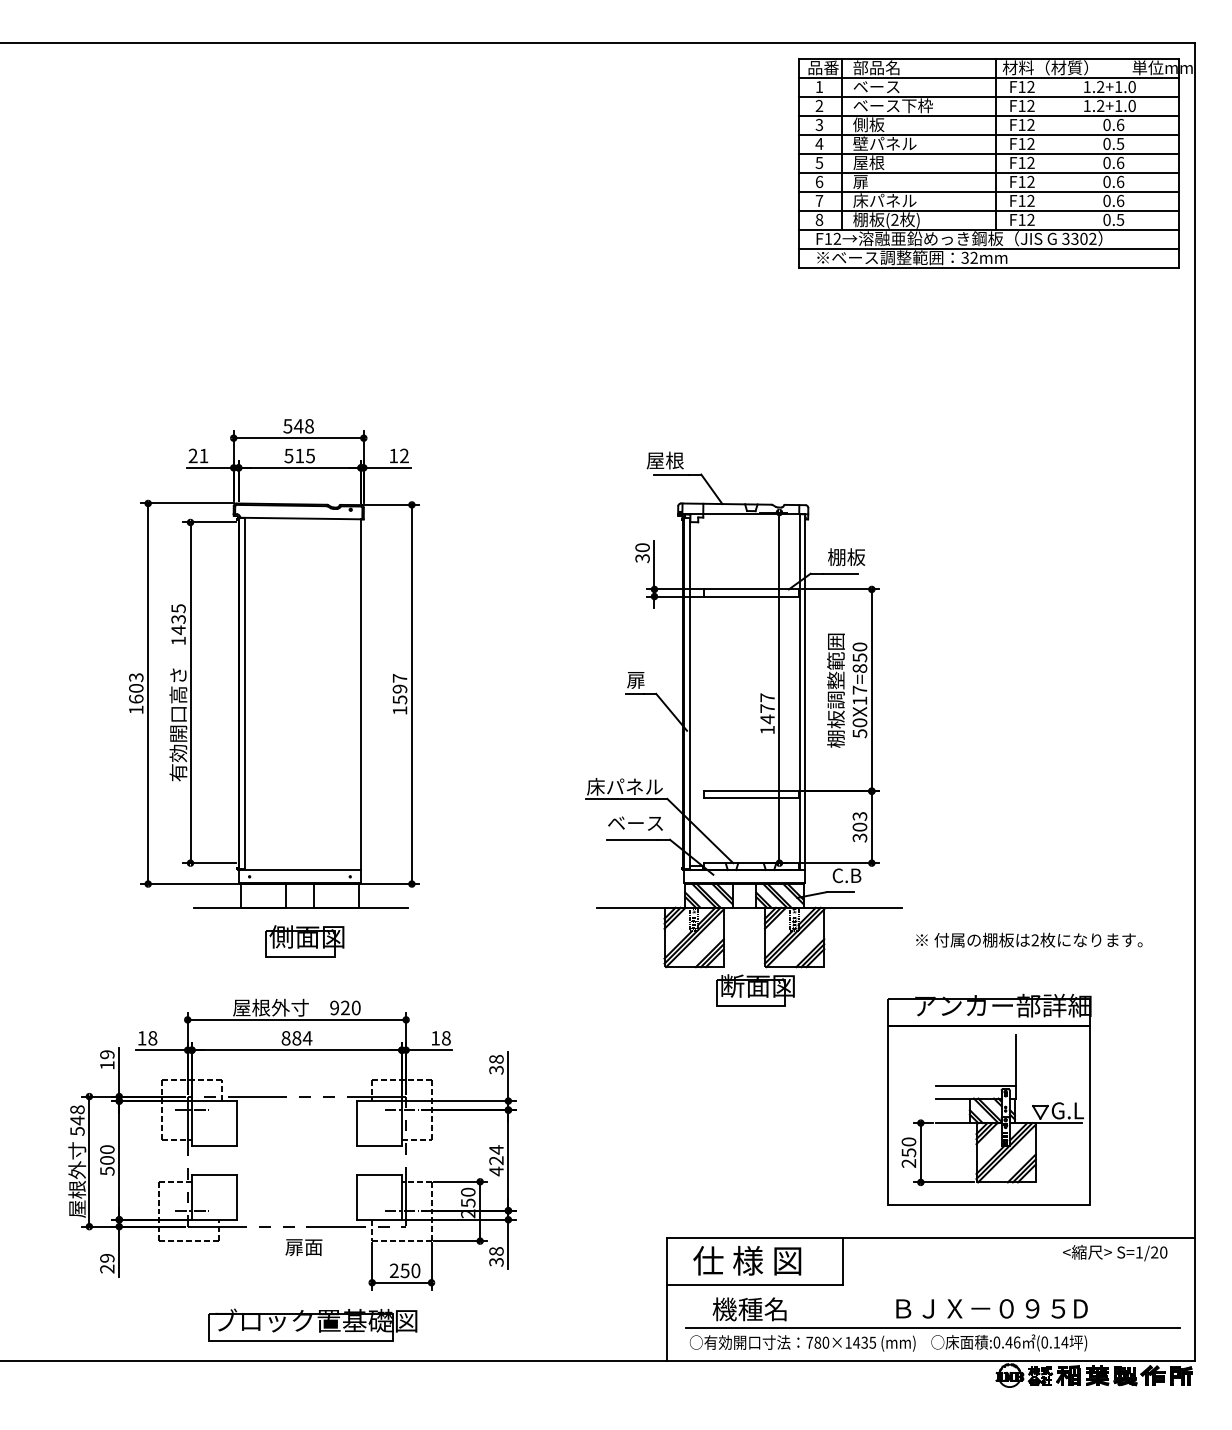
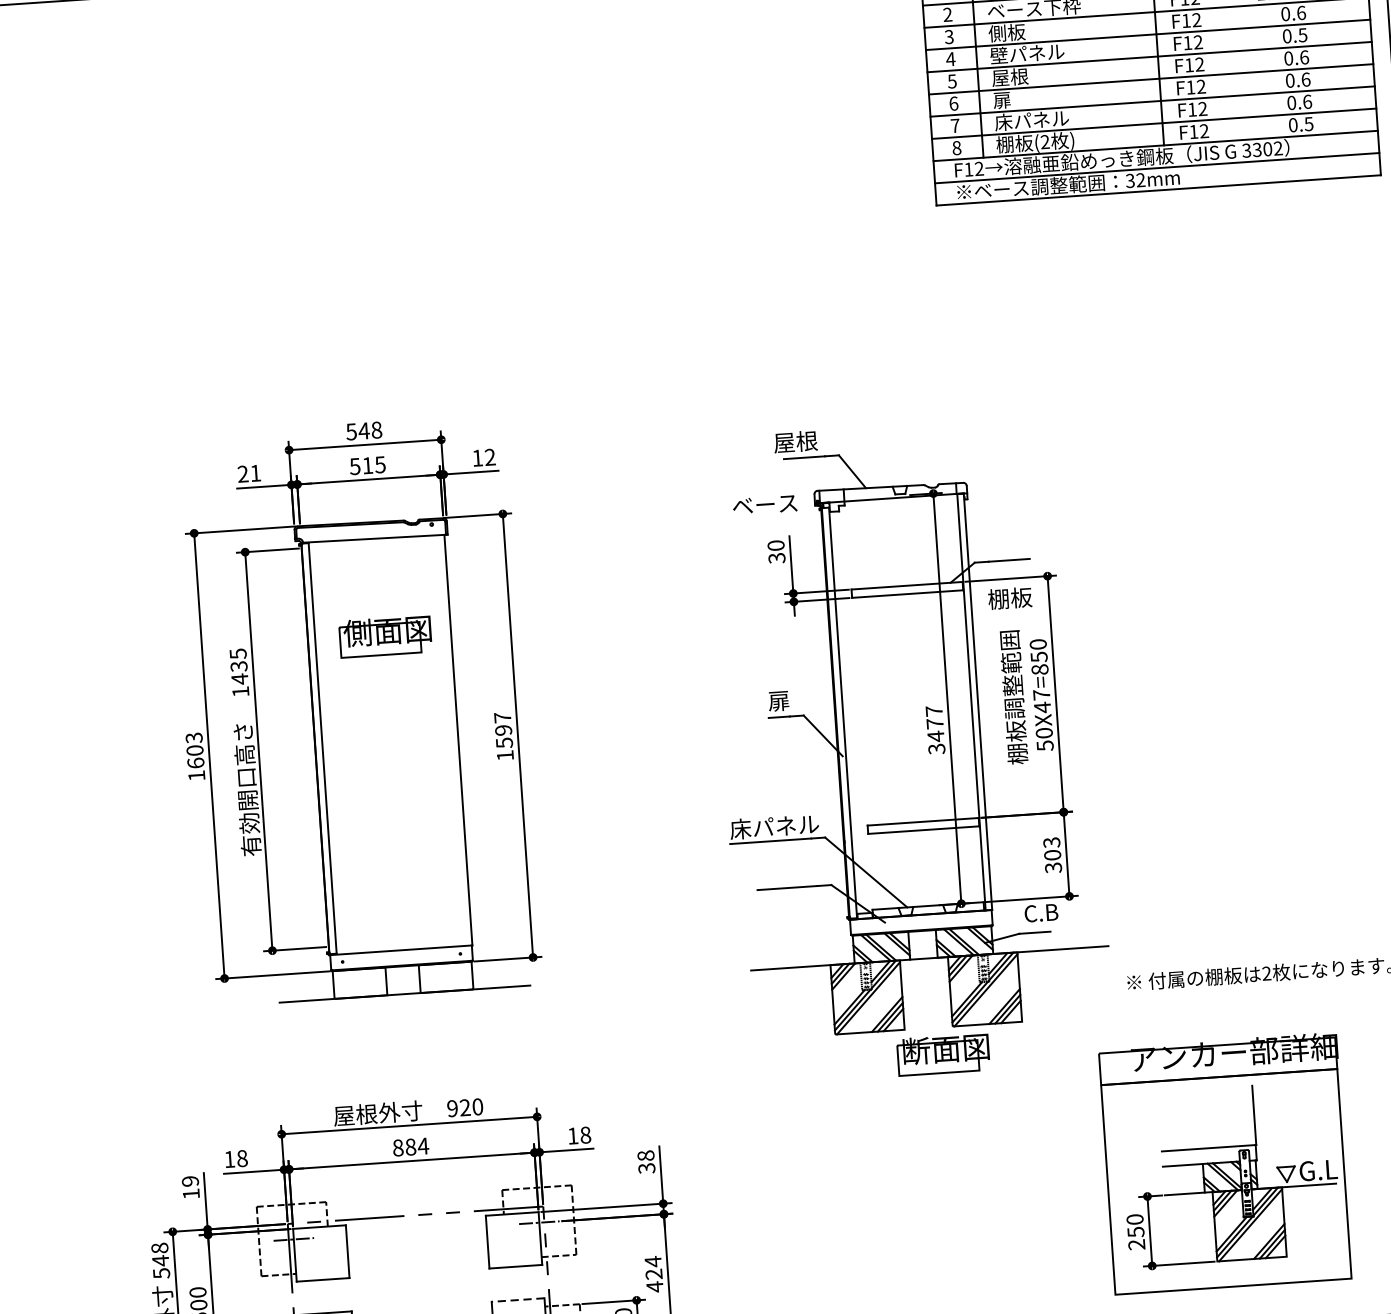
text: (846, 556) -> (1009, 597), moved
text: (859, 700) -> (1042, 707), 50X17=850 -> 50X47=850
text: (767, 729) -> (936, 748), 1477 -> 3477
text: (635, 823) -> (765, 505), moved
part: (304, 941) -> (384, 636), moved
line: (379, 1174) -> (518, 1299), solid -> dashed

